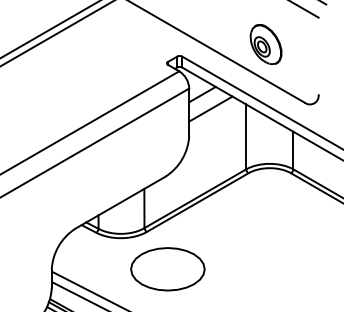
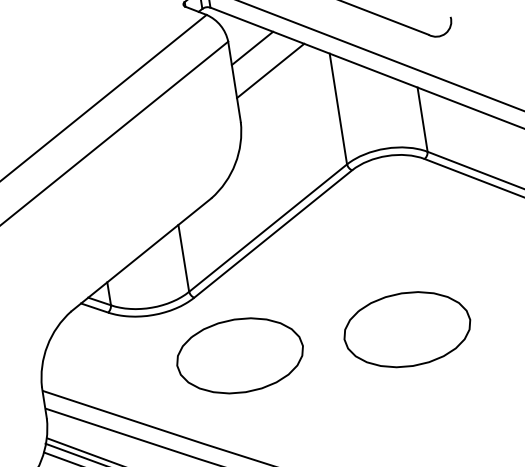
part: (265, 269) -> (406, 330), added

